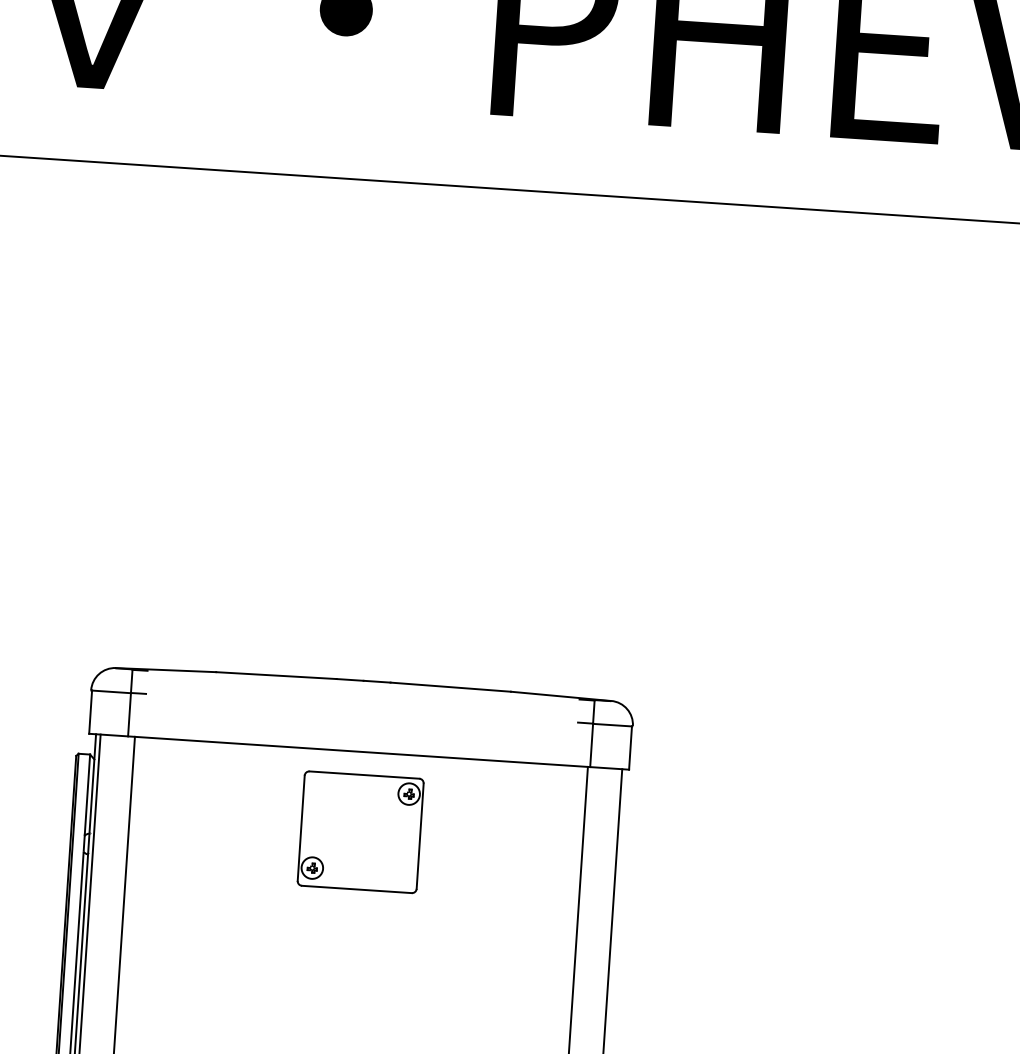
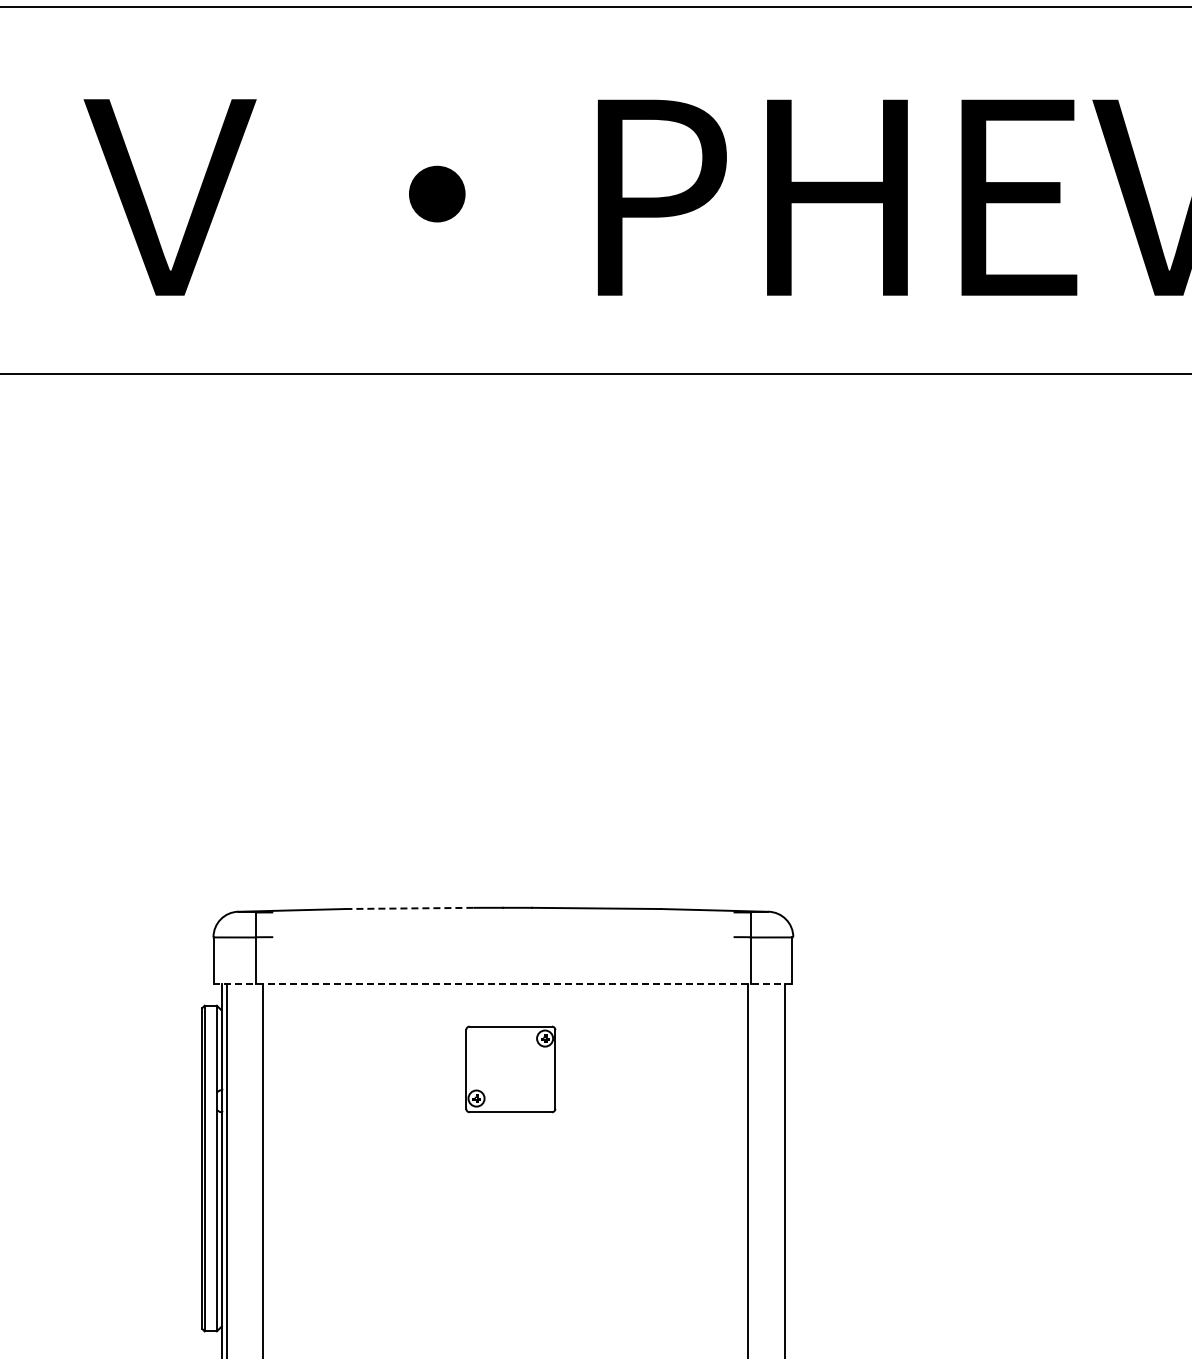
line: (277, 675) -> (410, 908), solid -> dashed
line: (359, 751) -> (503, 983), solid -> dashed
part: (360, 832) -> (510, 1069), size x0.7

